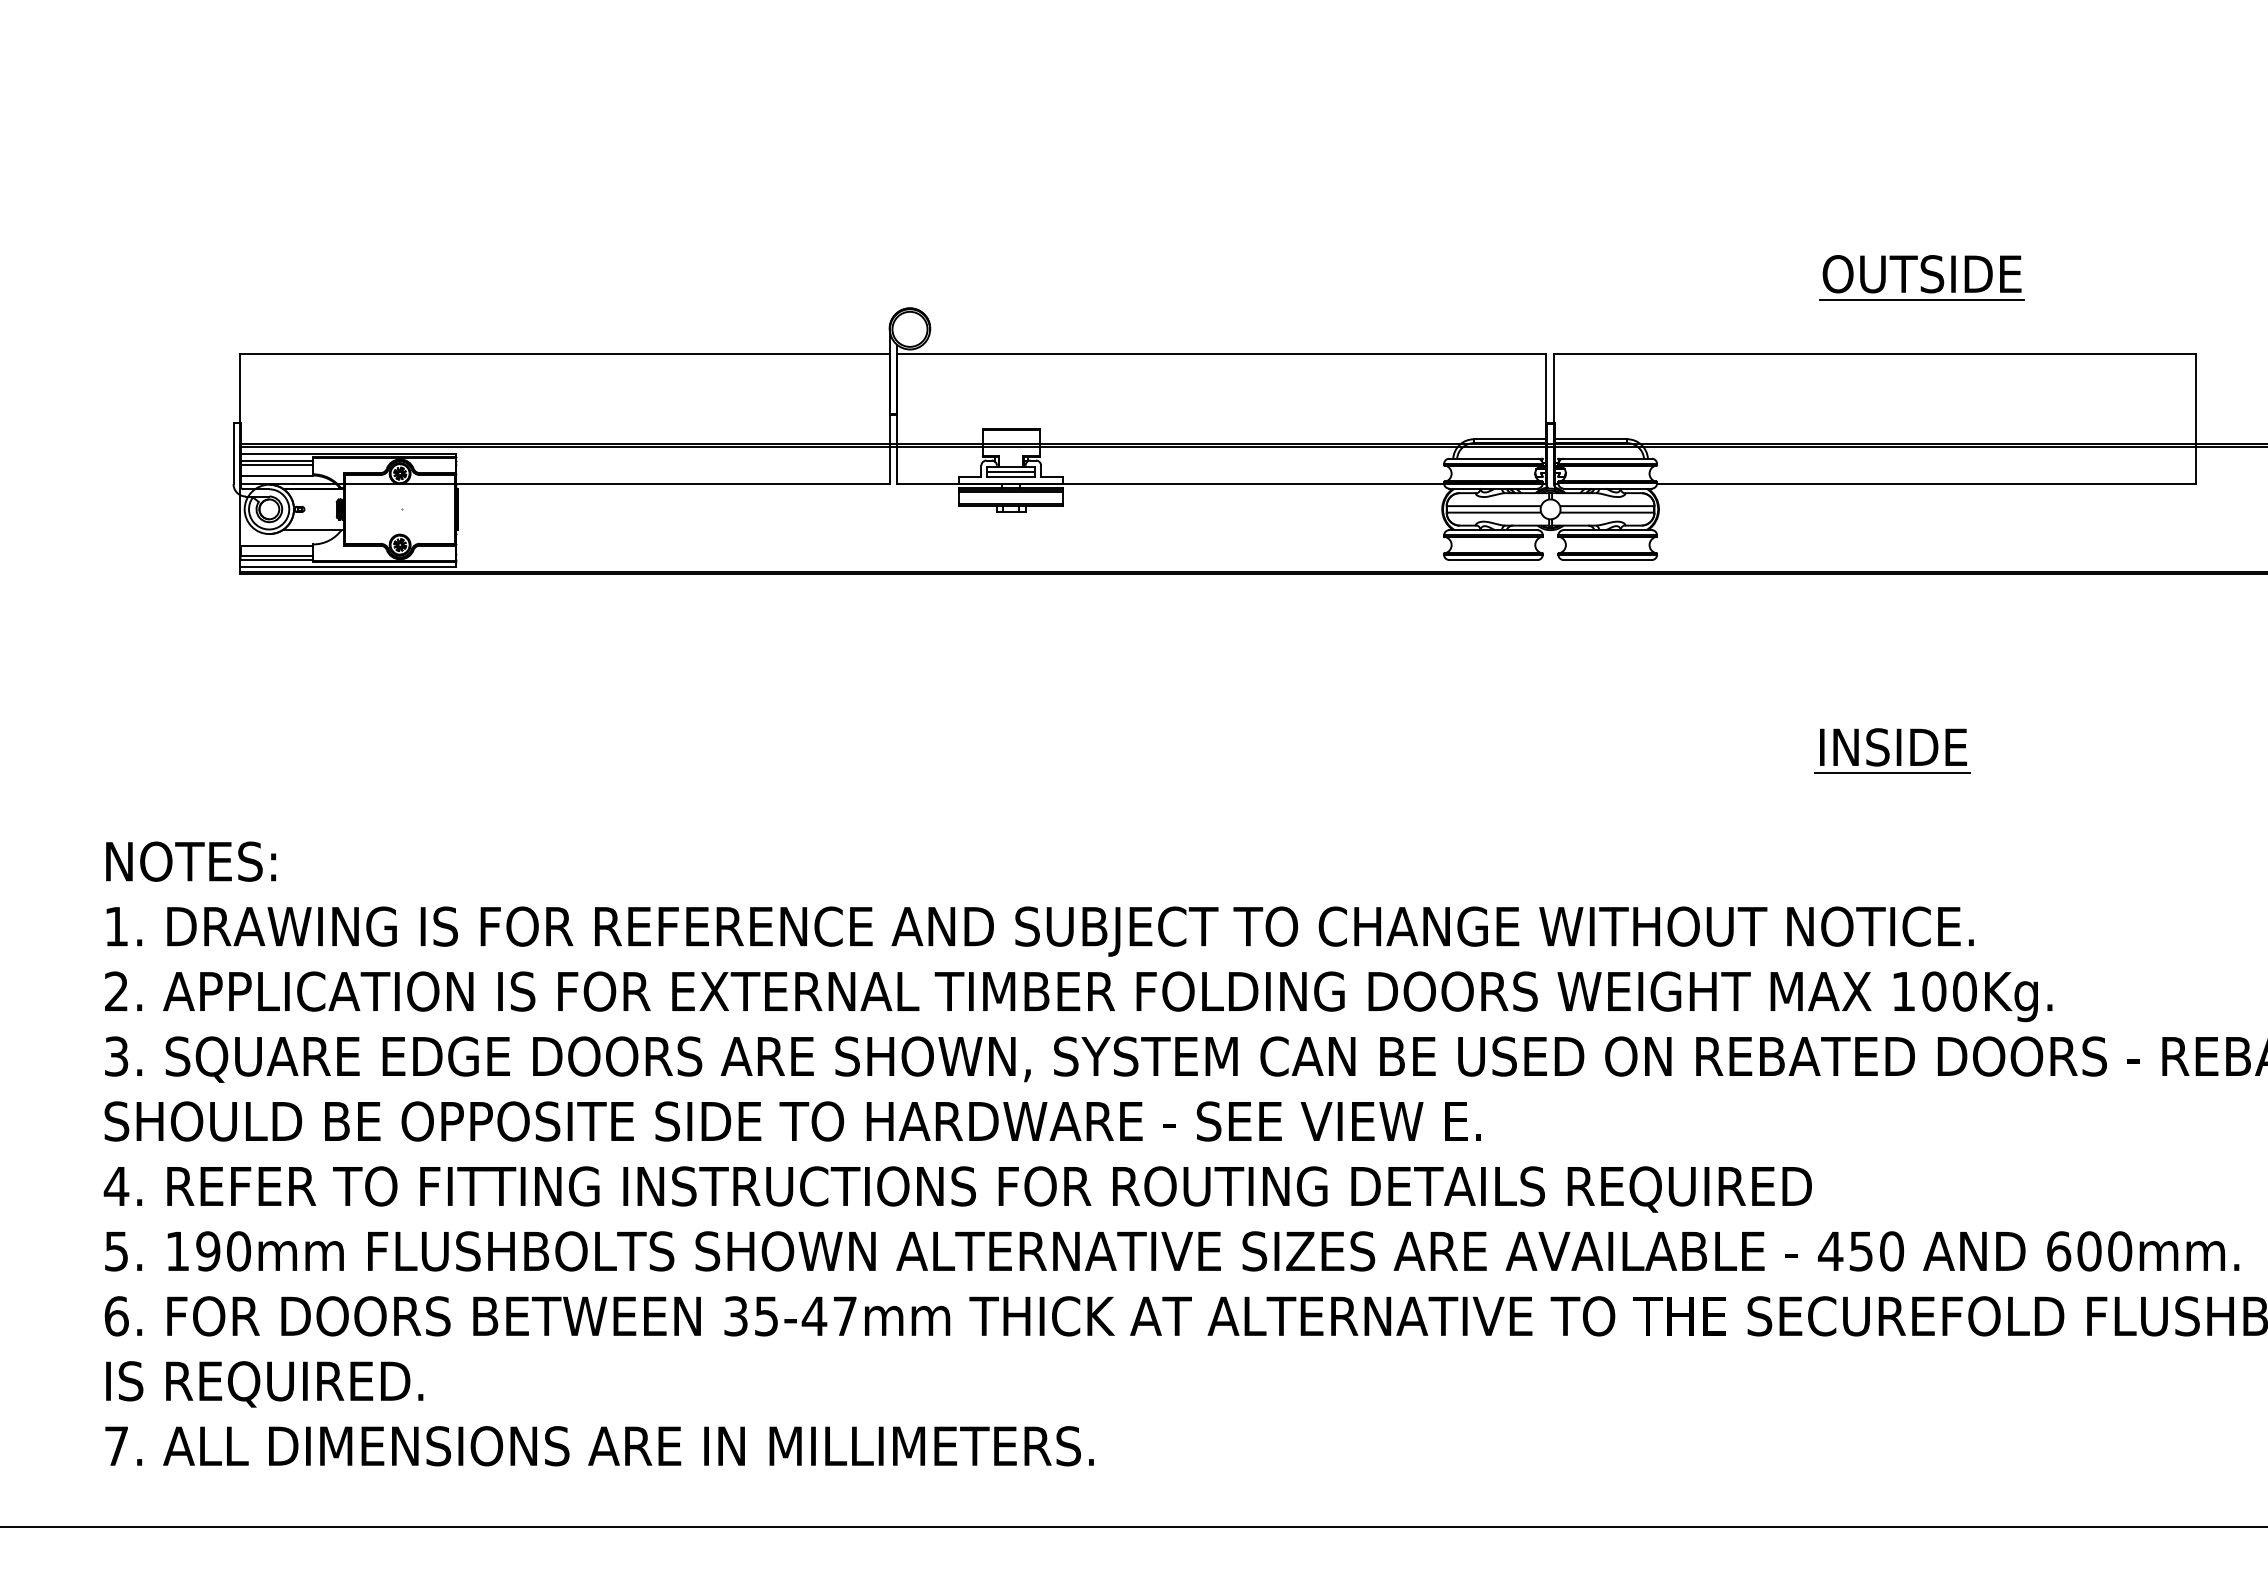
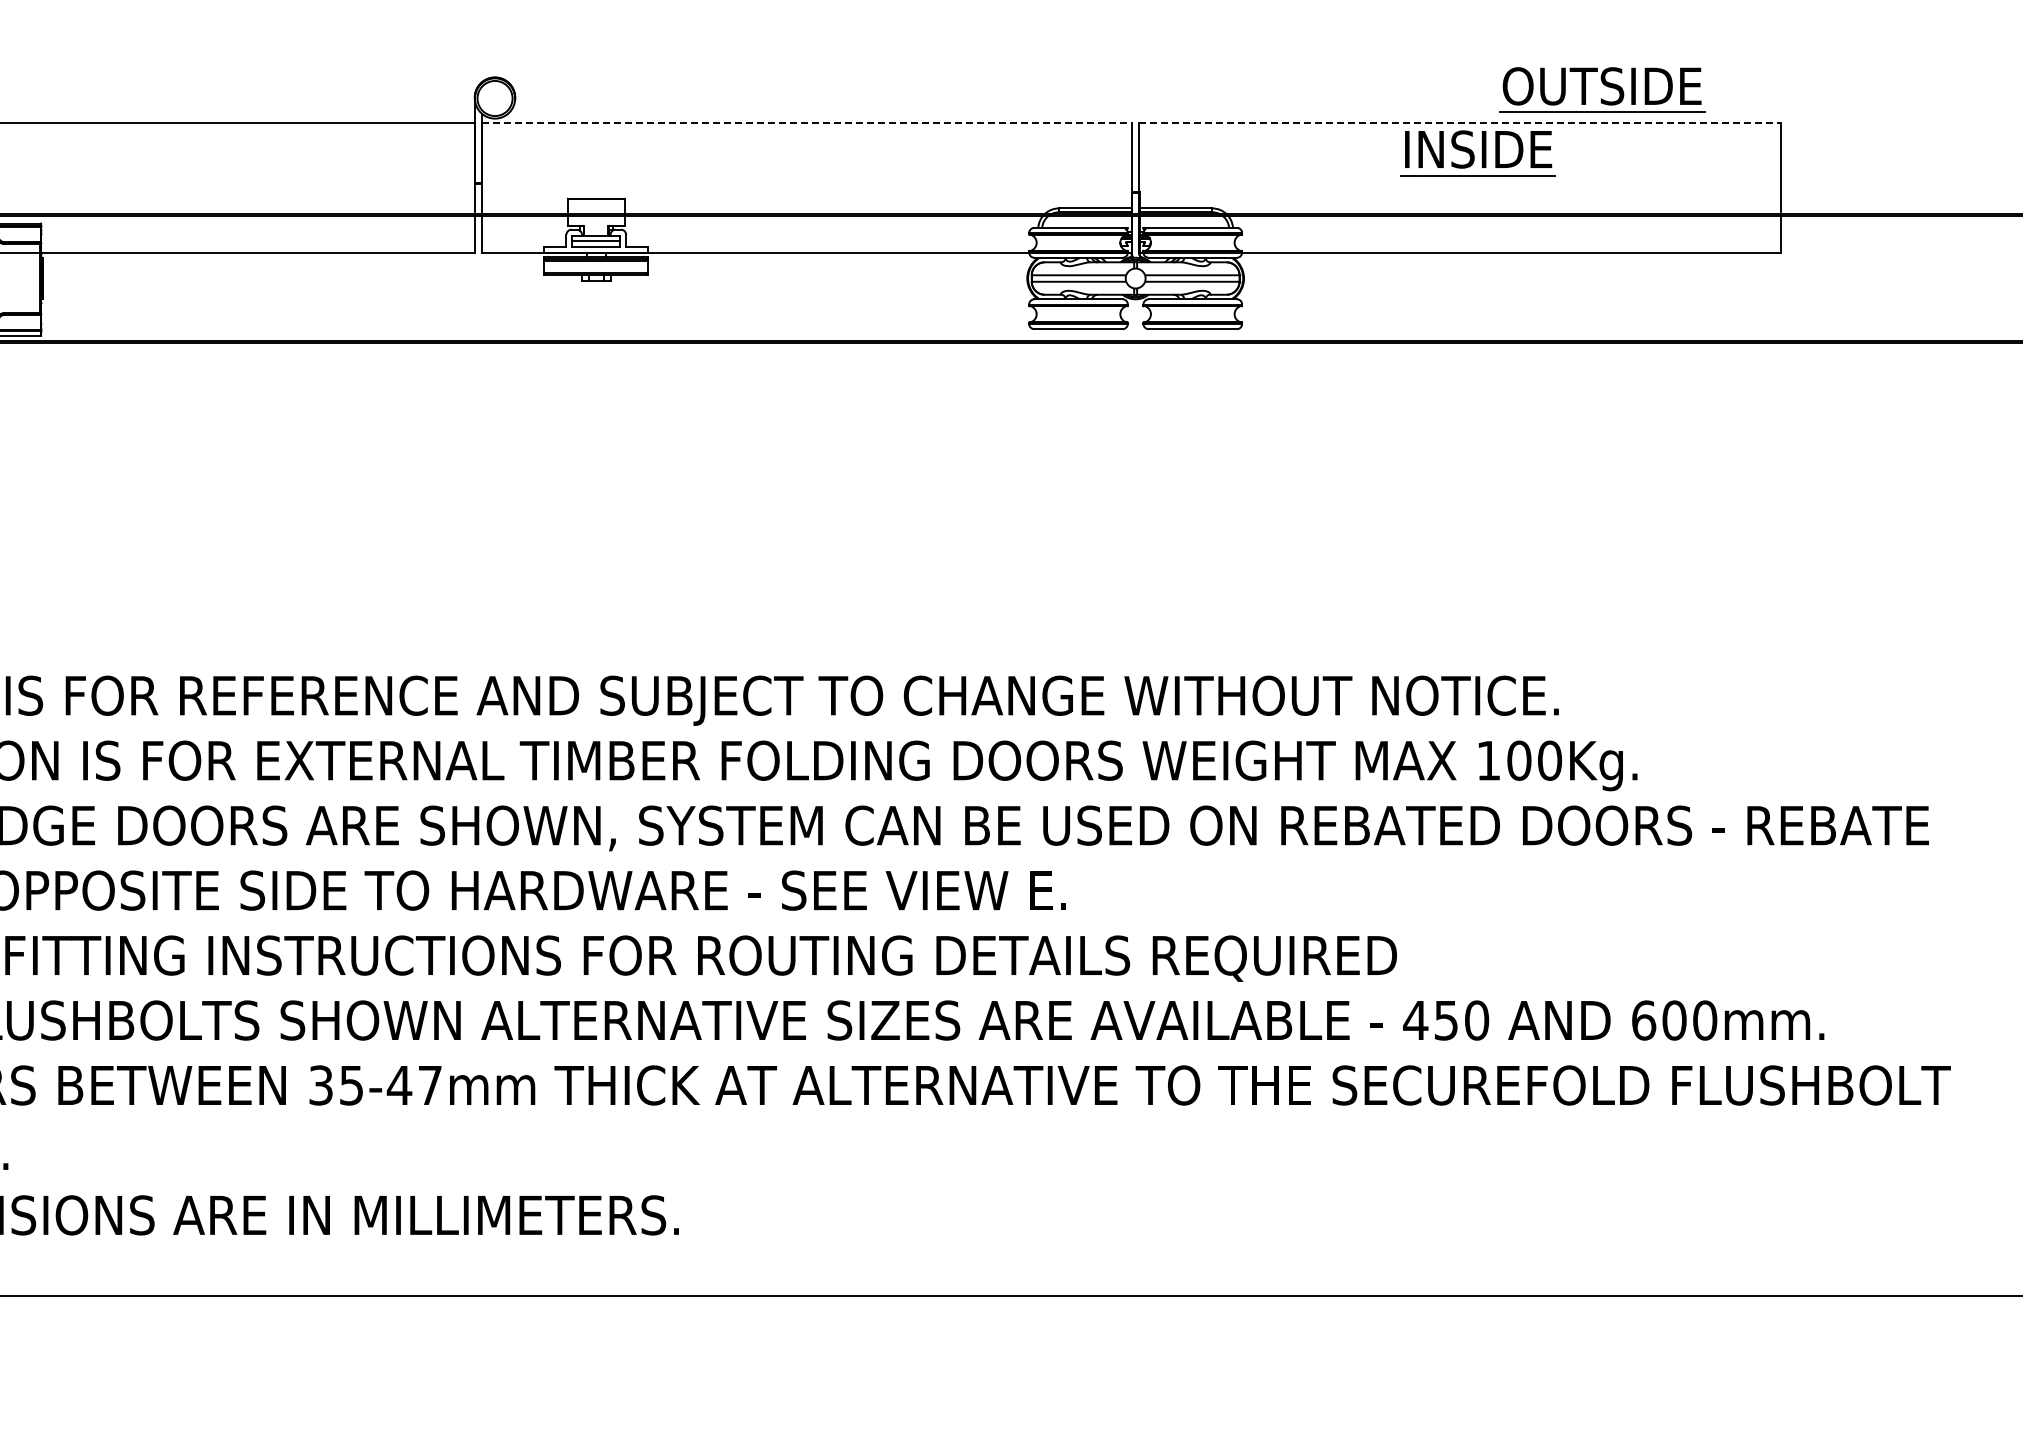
part: (1921, 277) -> (1601, 89), moved
line: (1221, 354) -> (806, 123), solid -> dashed
line: (1875, 354) -> (1460, 123), solid -> dashed
part: (1892, 750) -> (1477, 152), moved

